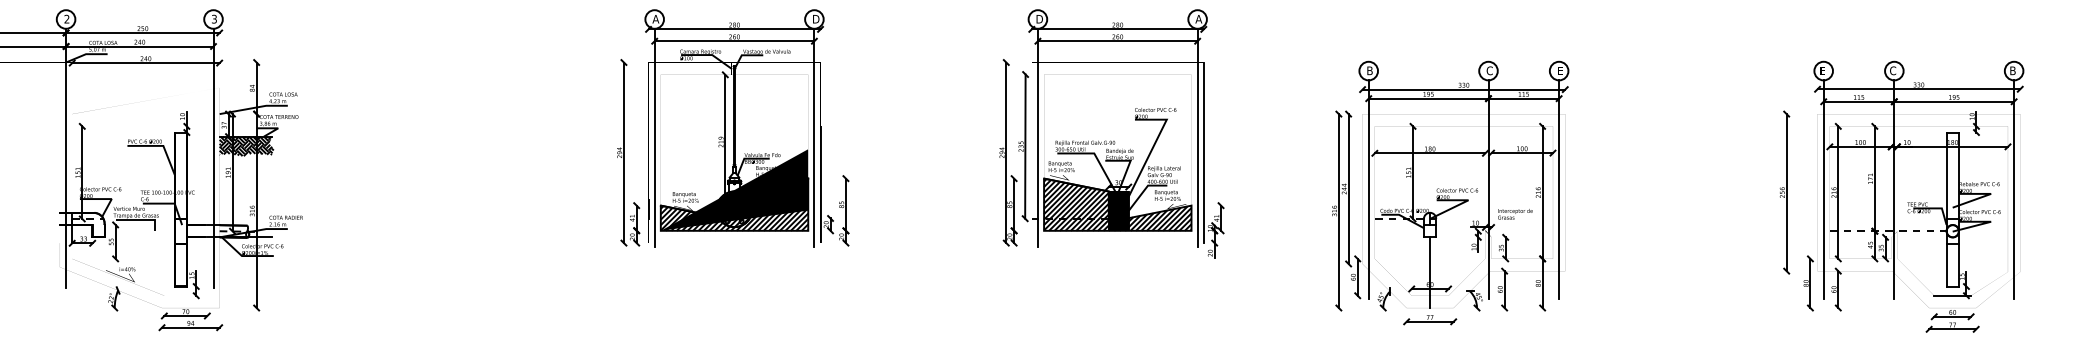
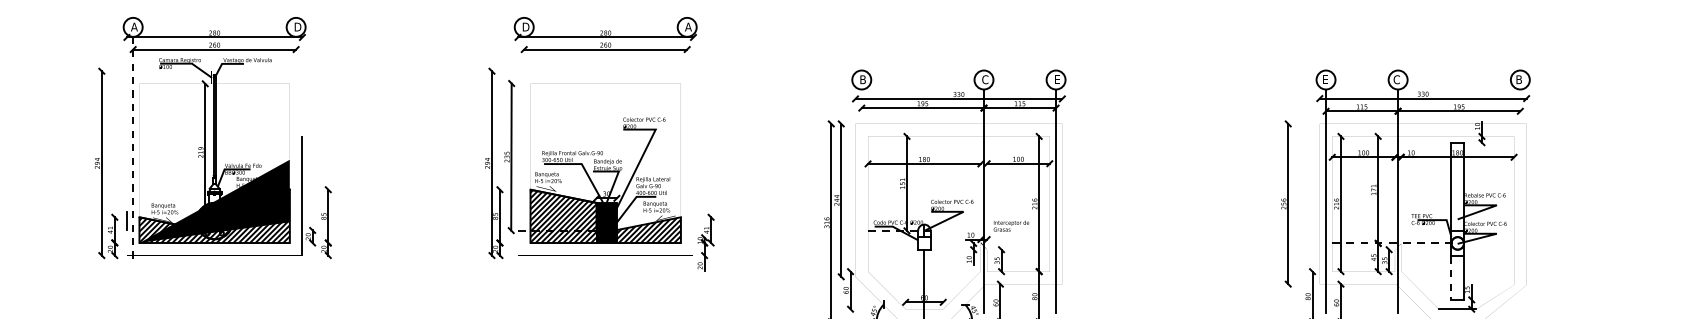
line: (814, 137) -> (296, 147), removed
line: (1037, 137) -> (523, 147), removed
line: (1197, 137) -> (687, 147), removed
line: (654, 138) -> (132, 148), solid -> dashed
line: (1203, 152) -> (693, 163), removed
line: (1368, 189) -> (861, 200), removed
line: (2014, 189) -> (1520, 200), removed
line: (1946, 265) -> (1451, 278), solid -> dashed

